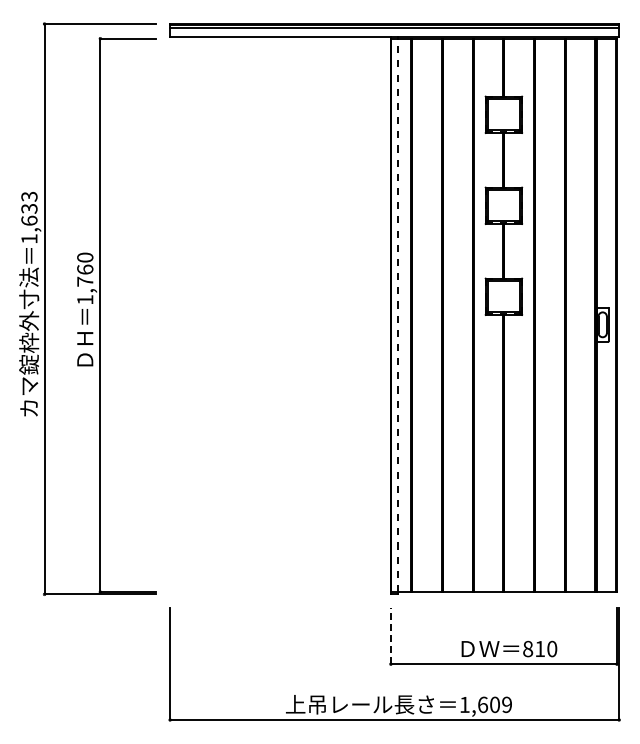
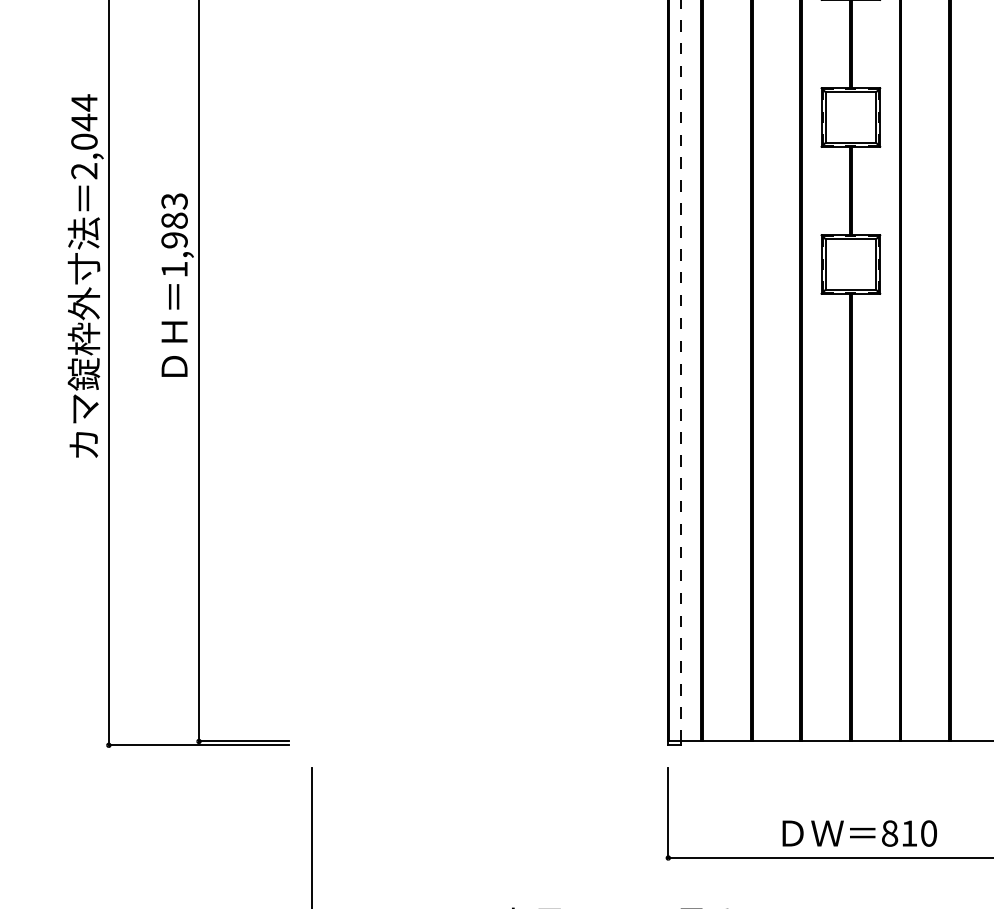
text: (29, 217) -> (84, 136), 1,633 -> 2,044
text: (85, 269) -> (174, 220), 1,760 -> 1,983
line: (390, 636) -> (667, 813), dashed -> solid

